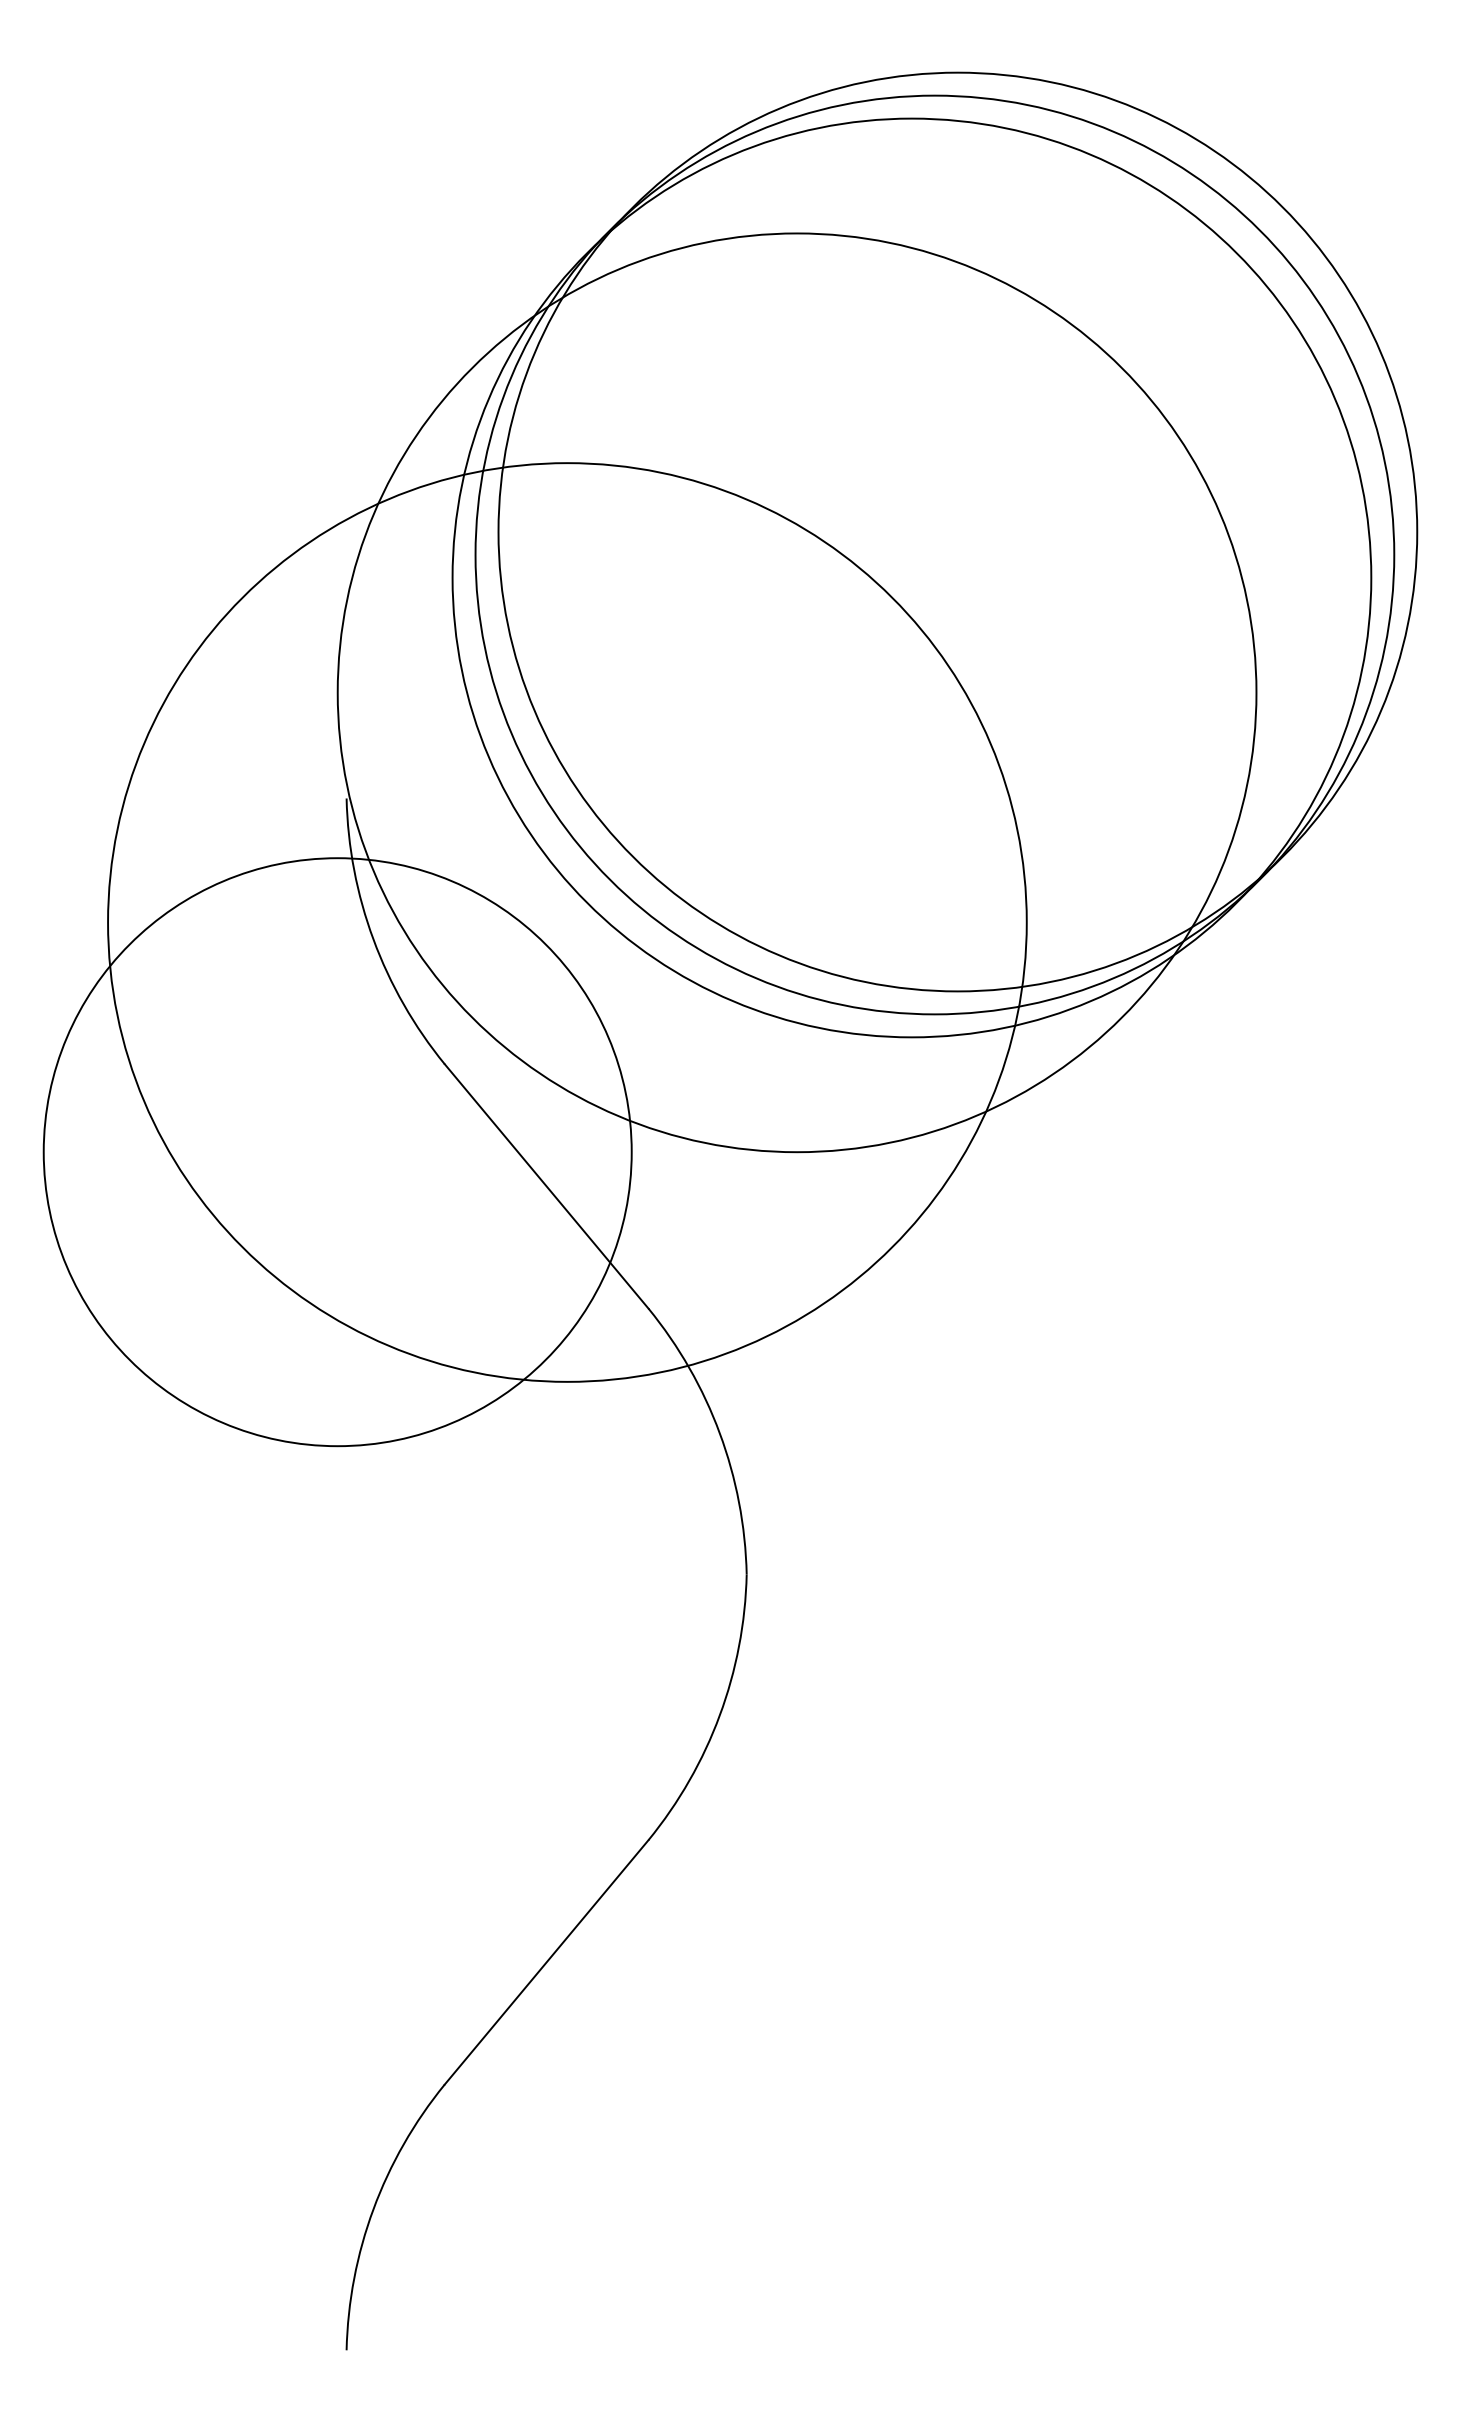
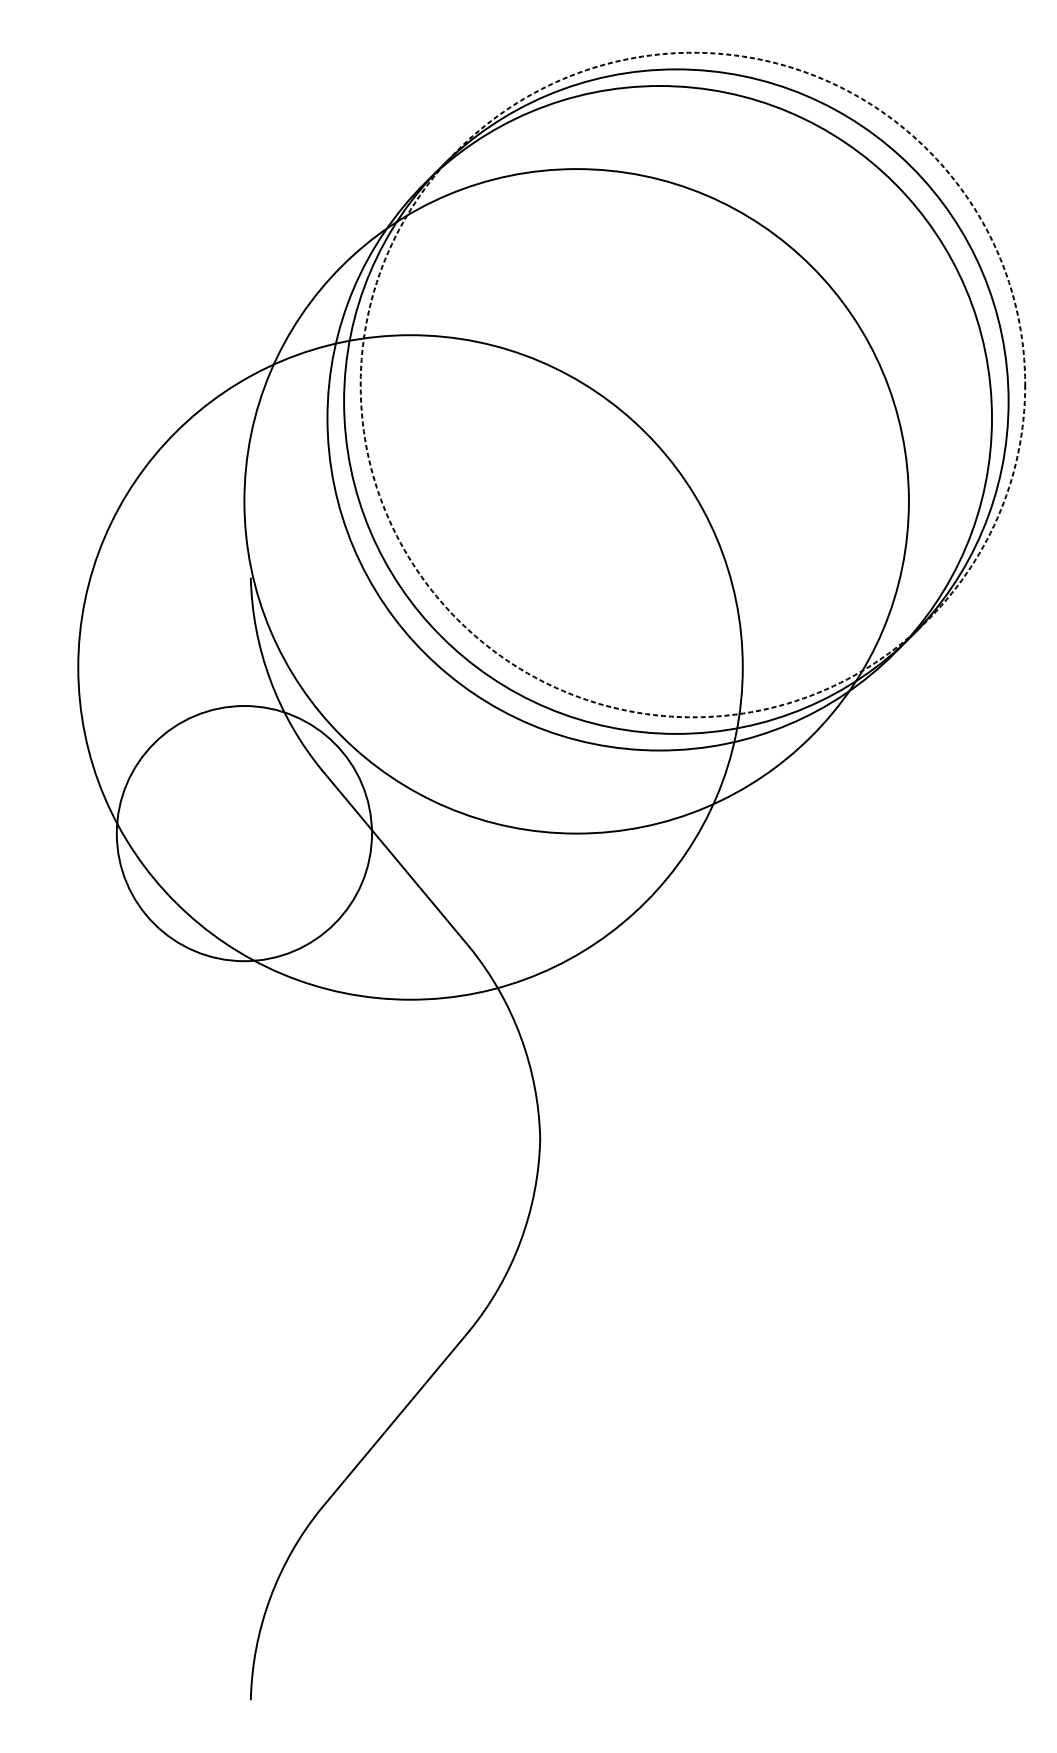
circle: (957, 531) -> (692, 384), solid -> dashed
circle: (337, 1152) -> (244, 833), size x0.6

